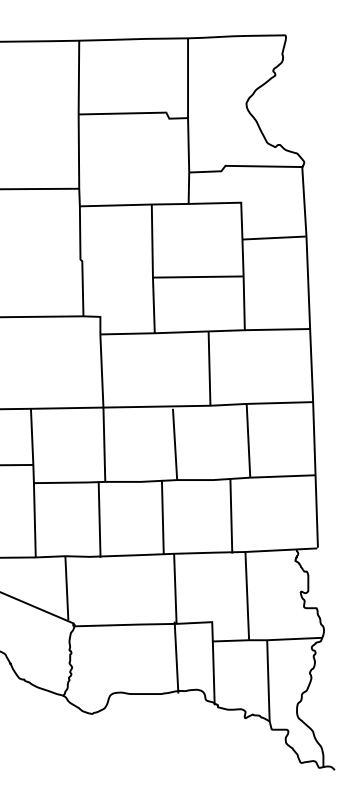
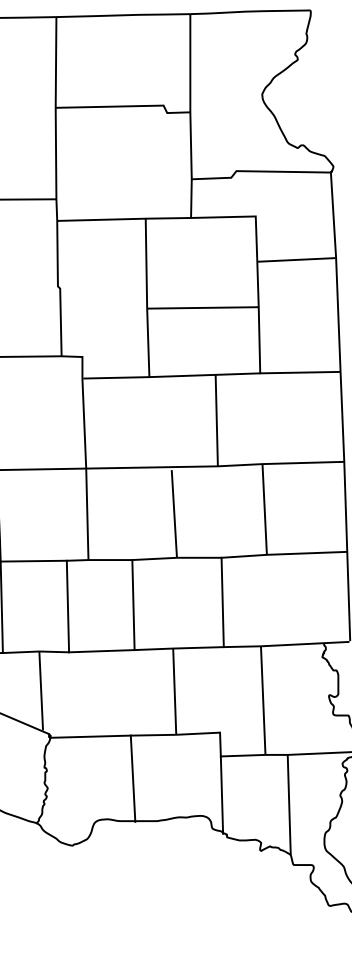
line: (231, 516) -> (222, 602), moved
line: (162, 517) -> (133, 605), moved
line: (99, 519) -> (67, 606), moved
line: (176, 657) -> (133, 778), moved

